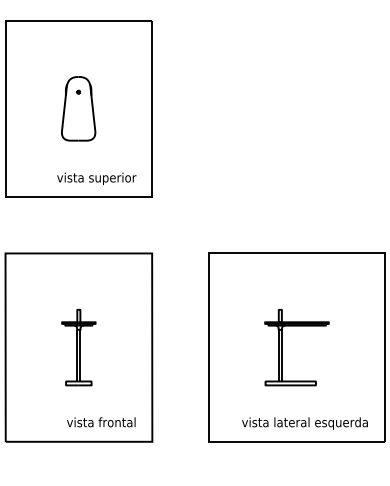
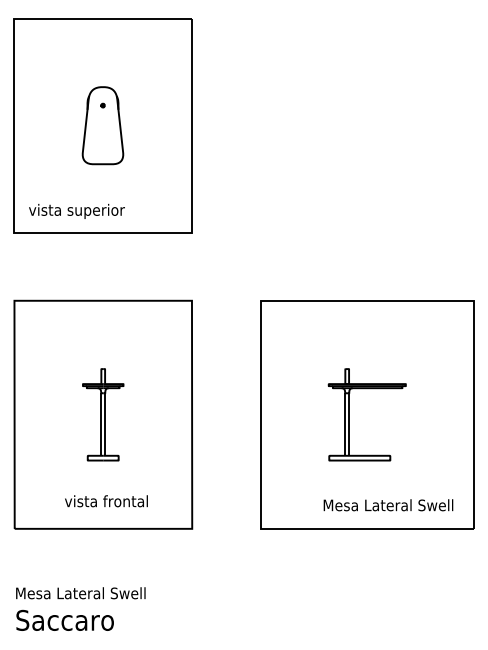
text: (96, 178) -> (76, 211), moved
text: (101, 422) -> (106, 501), moved
text: (304, 423) -> (376, 506), vista lateral esquerda -> Mesa Lateral Swell

